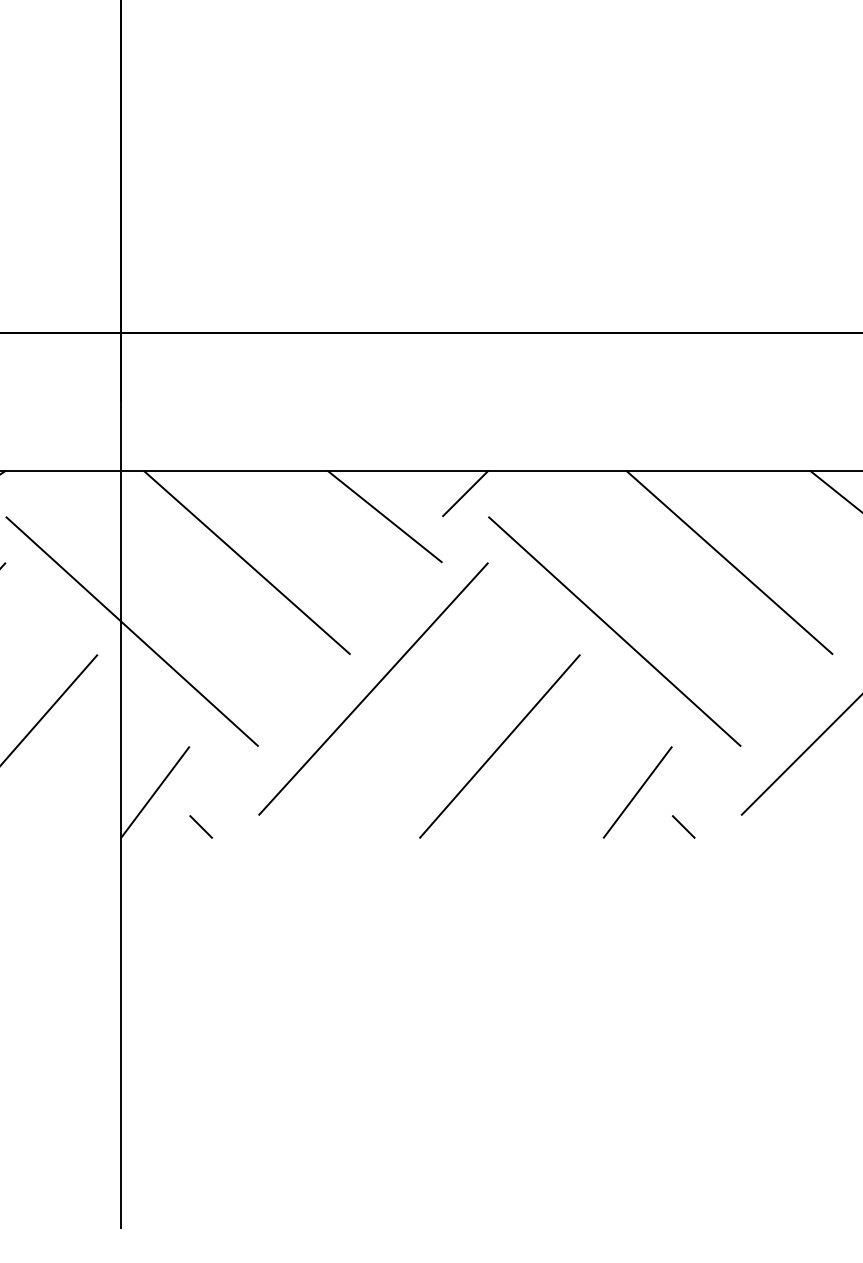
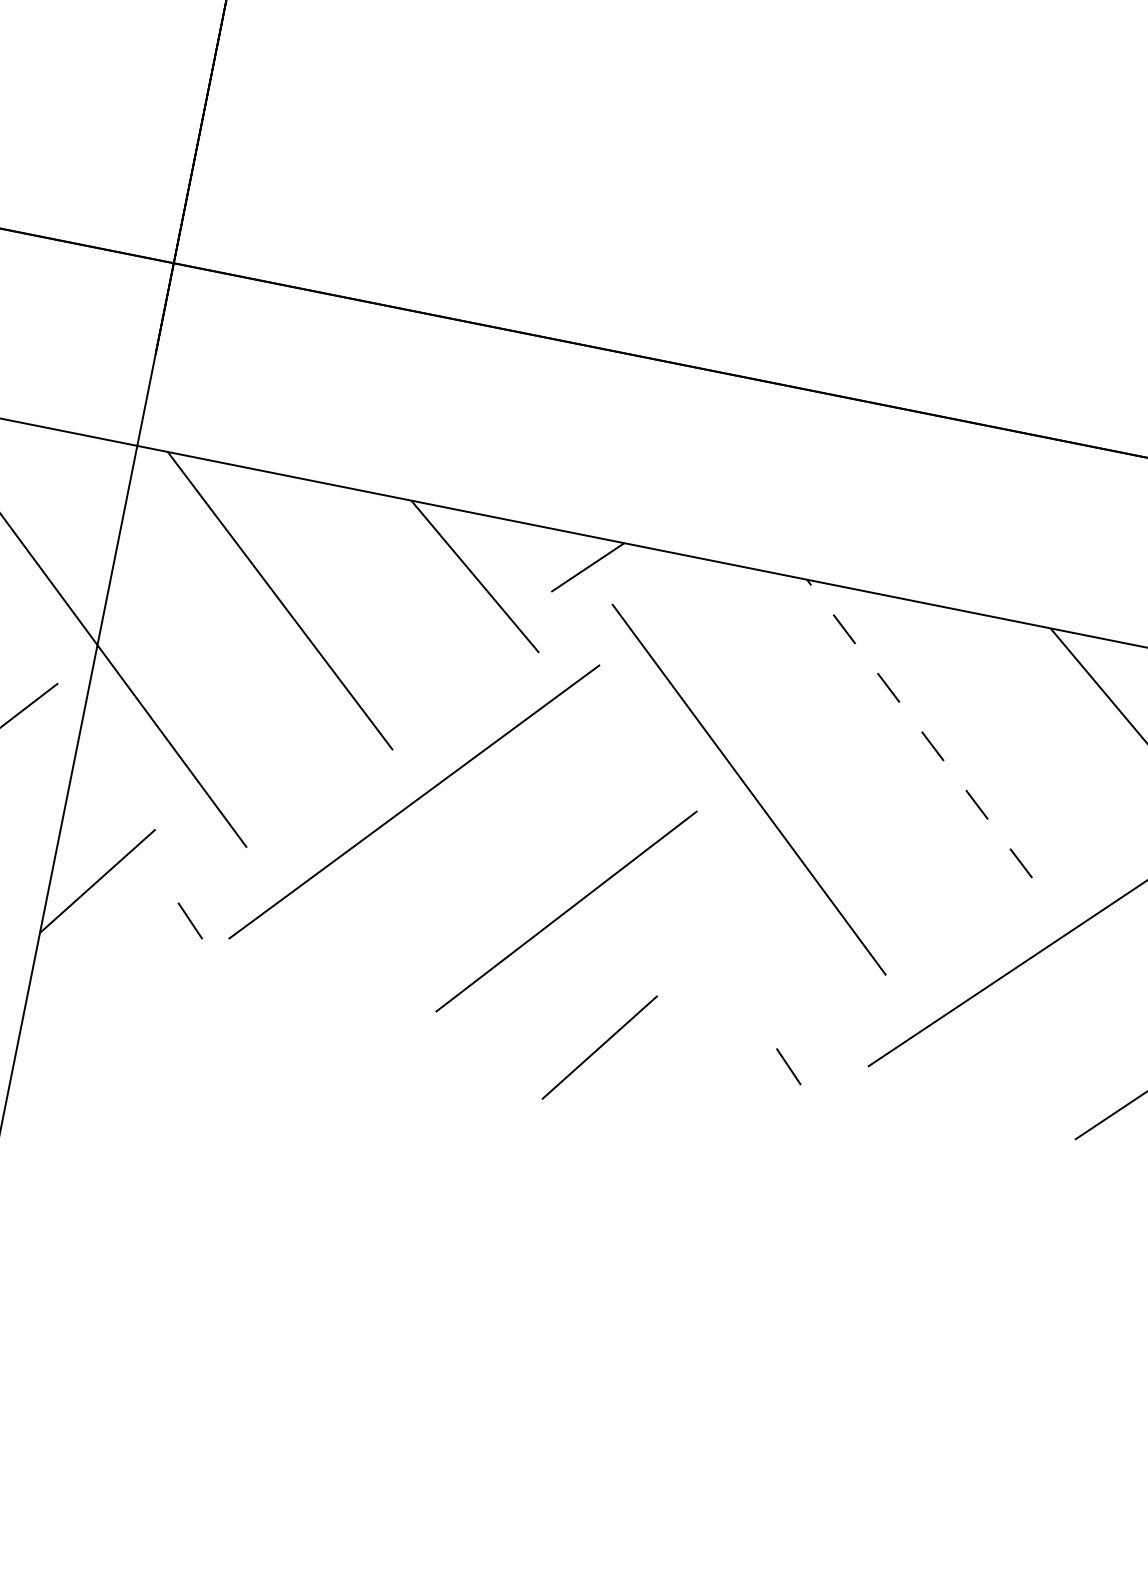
line: (729, 562) -> (919, 728), solid -> dashed
line: (637, 792) -> (599, 1047), moved
line: (200, 826) -> (189, 920), moved

